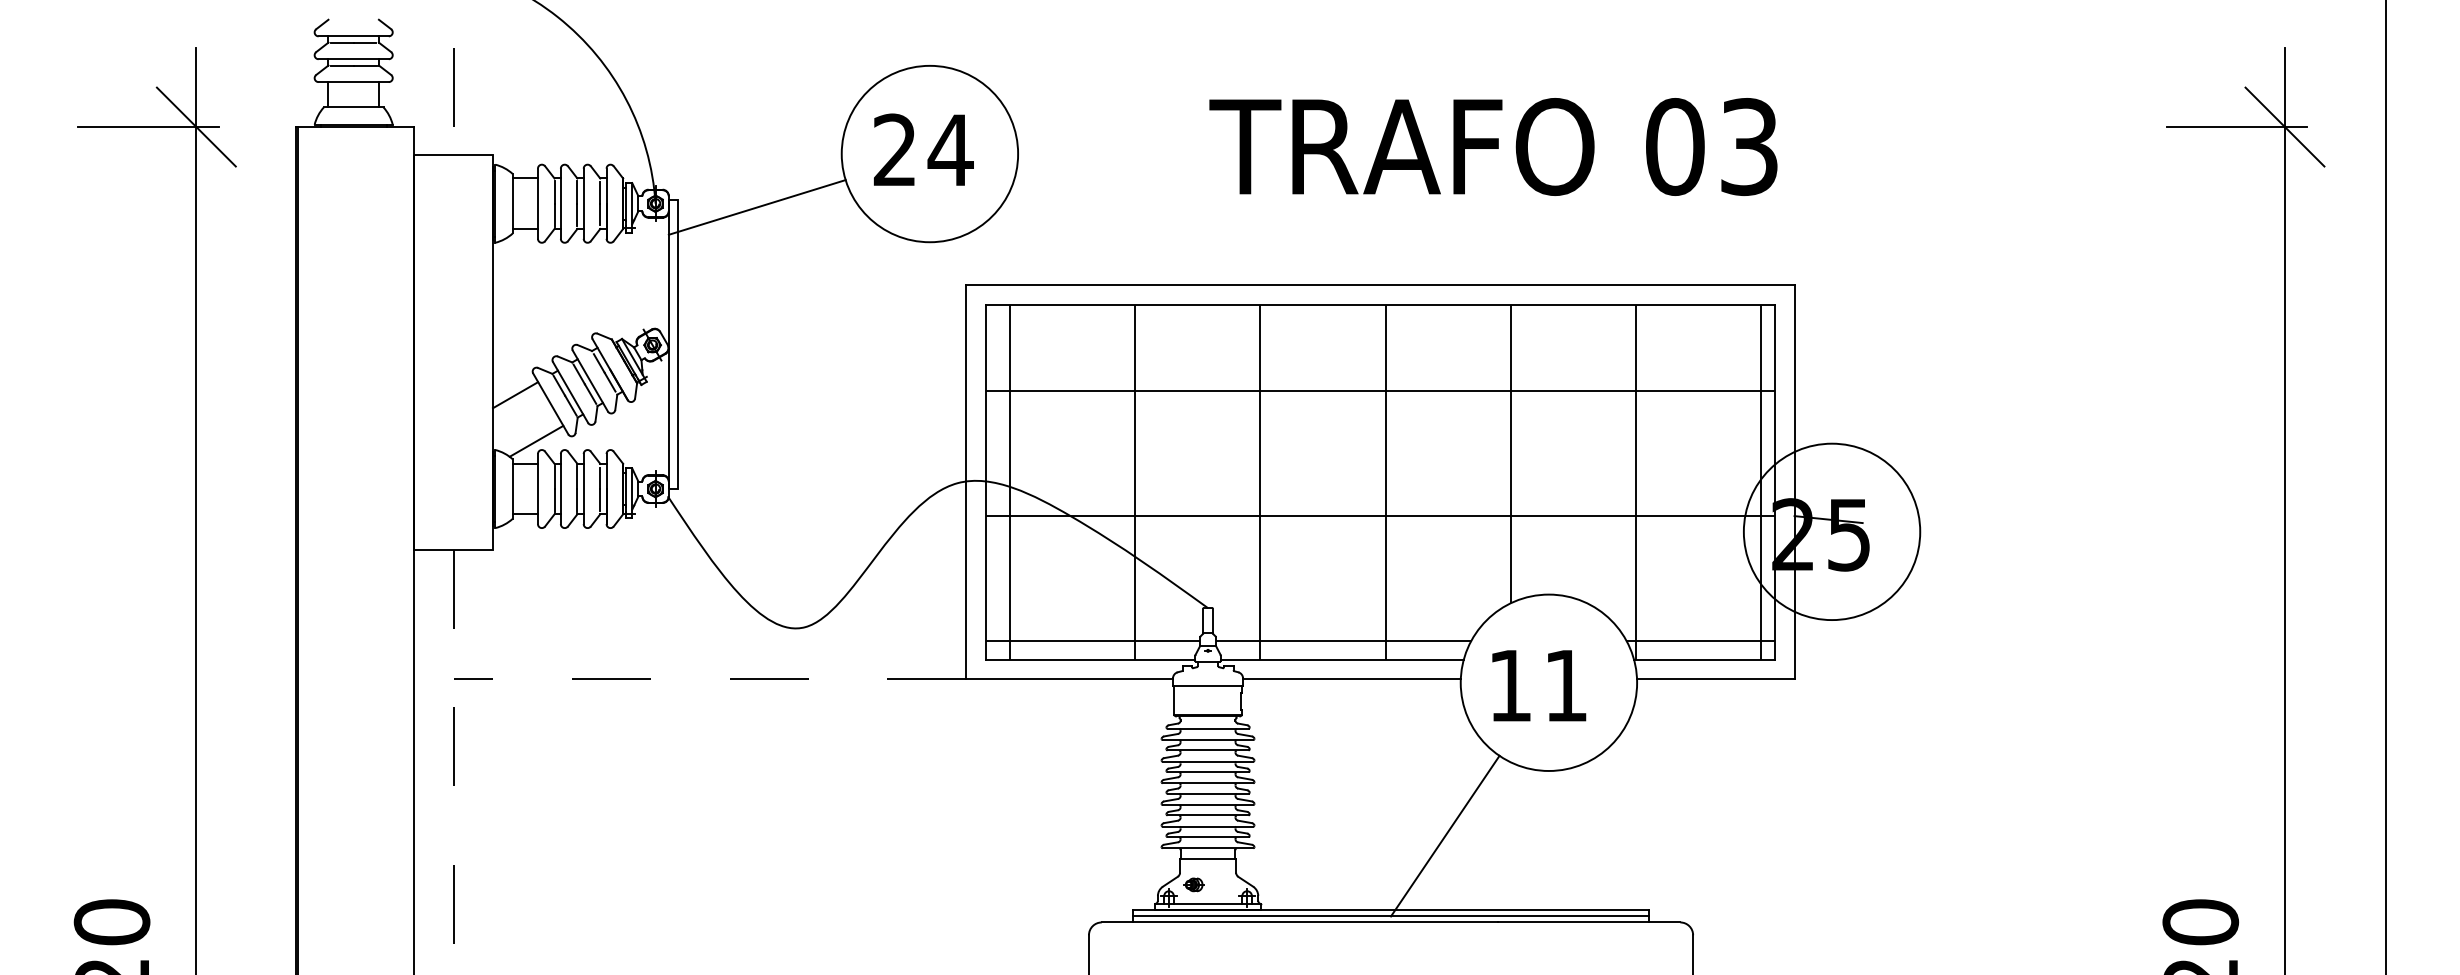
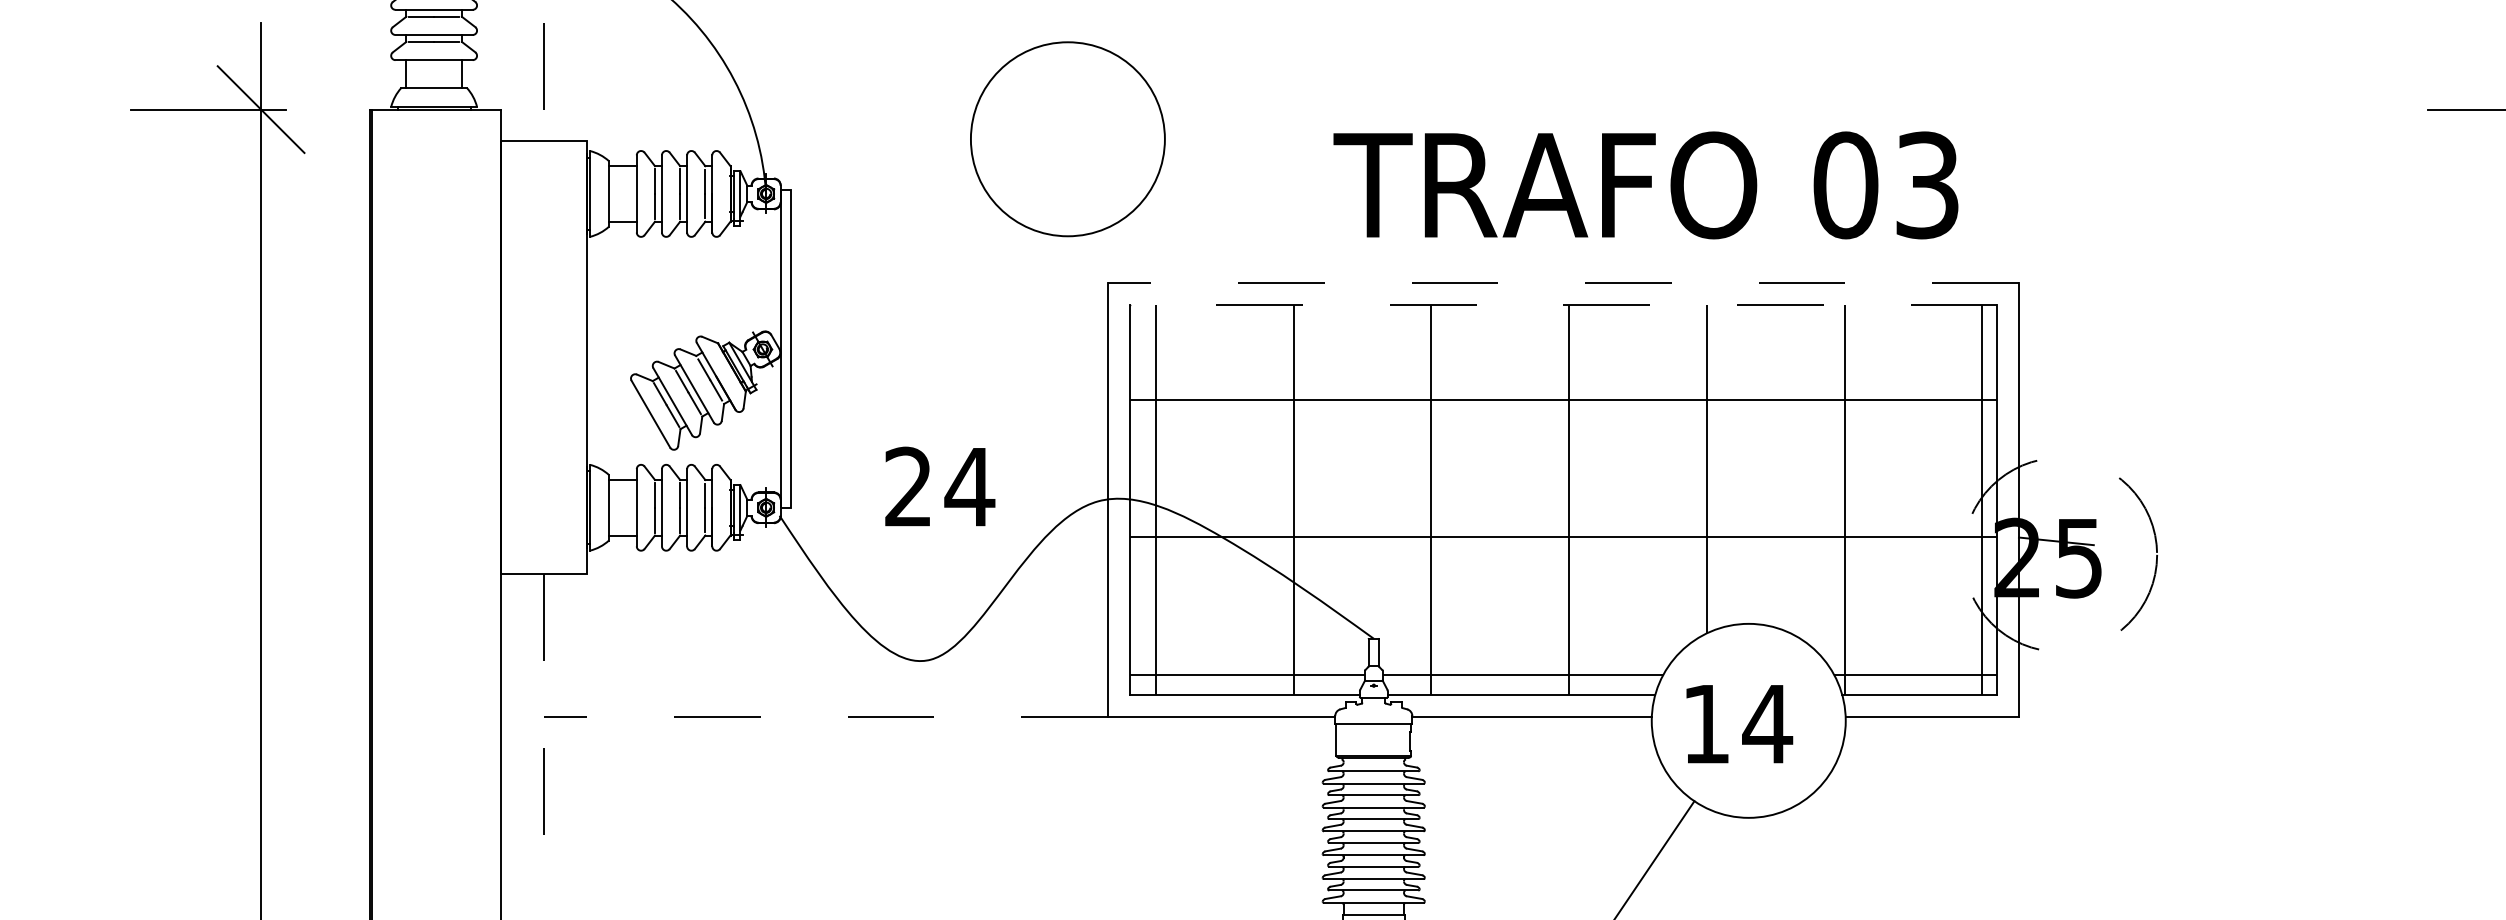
text: (1493, 146) -> (1645, 184), moved
text: (923, 149) -> (939, 486), moved
line: (756, 207) -> (877, 198), removed
line: (1379, 284) -> (1562, 282), solid -> dashed
line: (1379, 304) -> (1562, 304), solid -> dashed
line: (515, 395) -> (612, 404), removed
line: (536, 440) -> (635, 454), removed
circle: (1831, 531) -> (2059, 554), solid -> dashed
text: (1565, 685) -> (1766, 723), 11 -> 14

